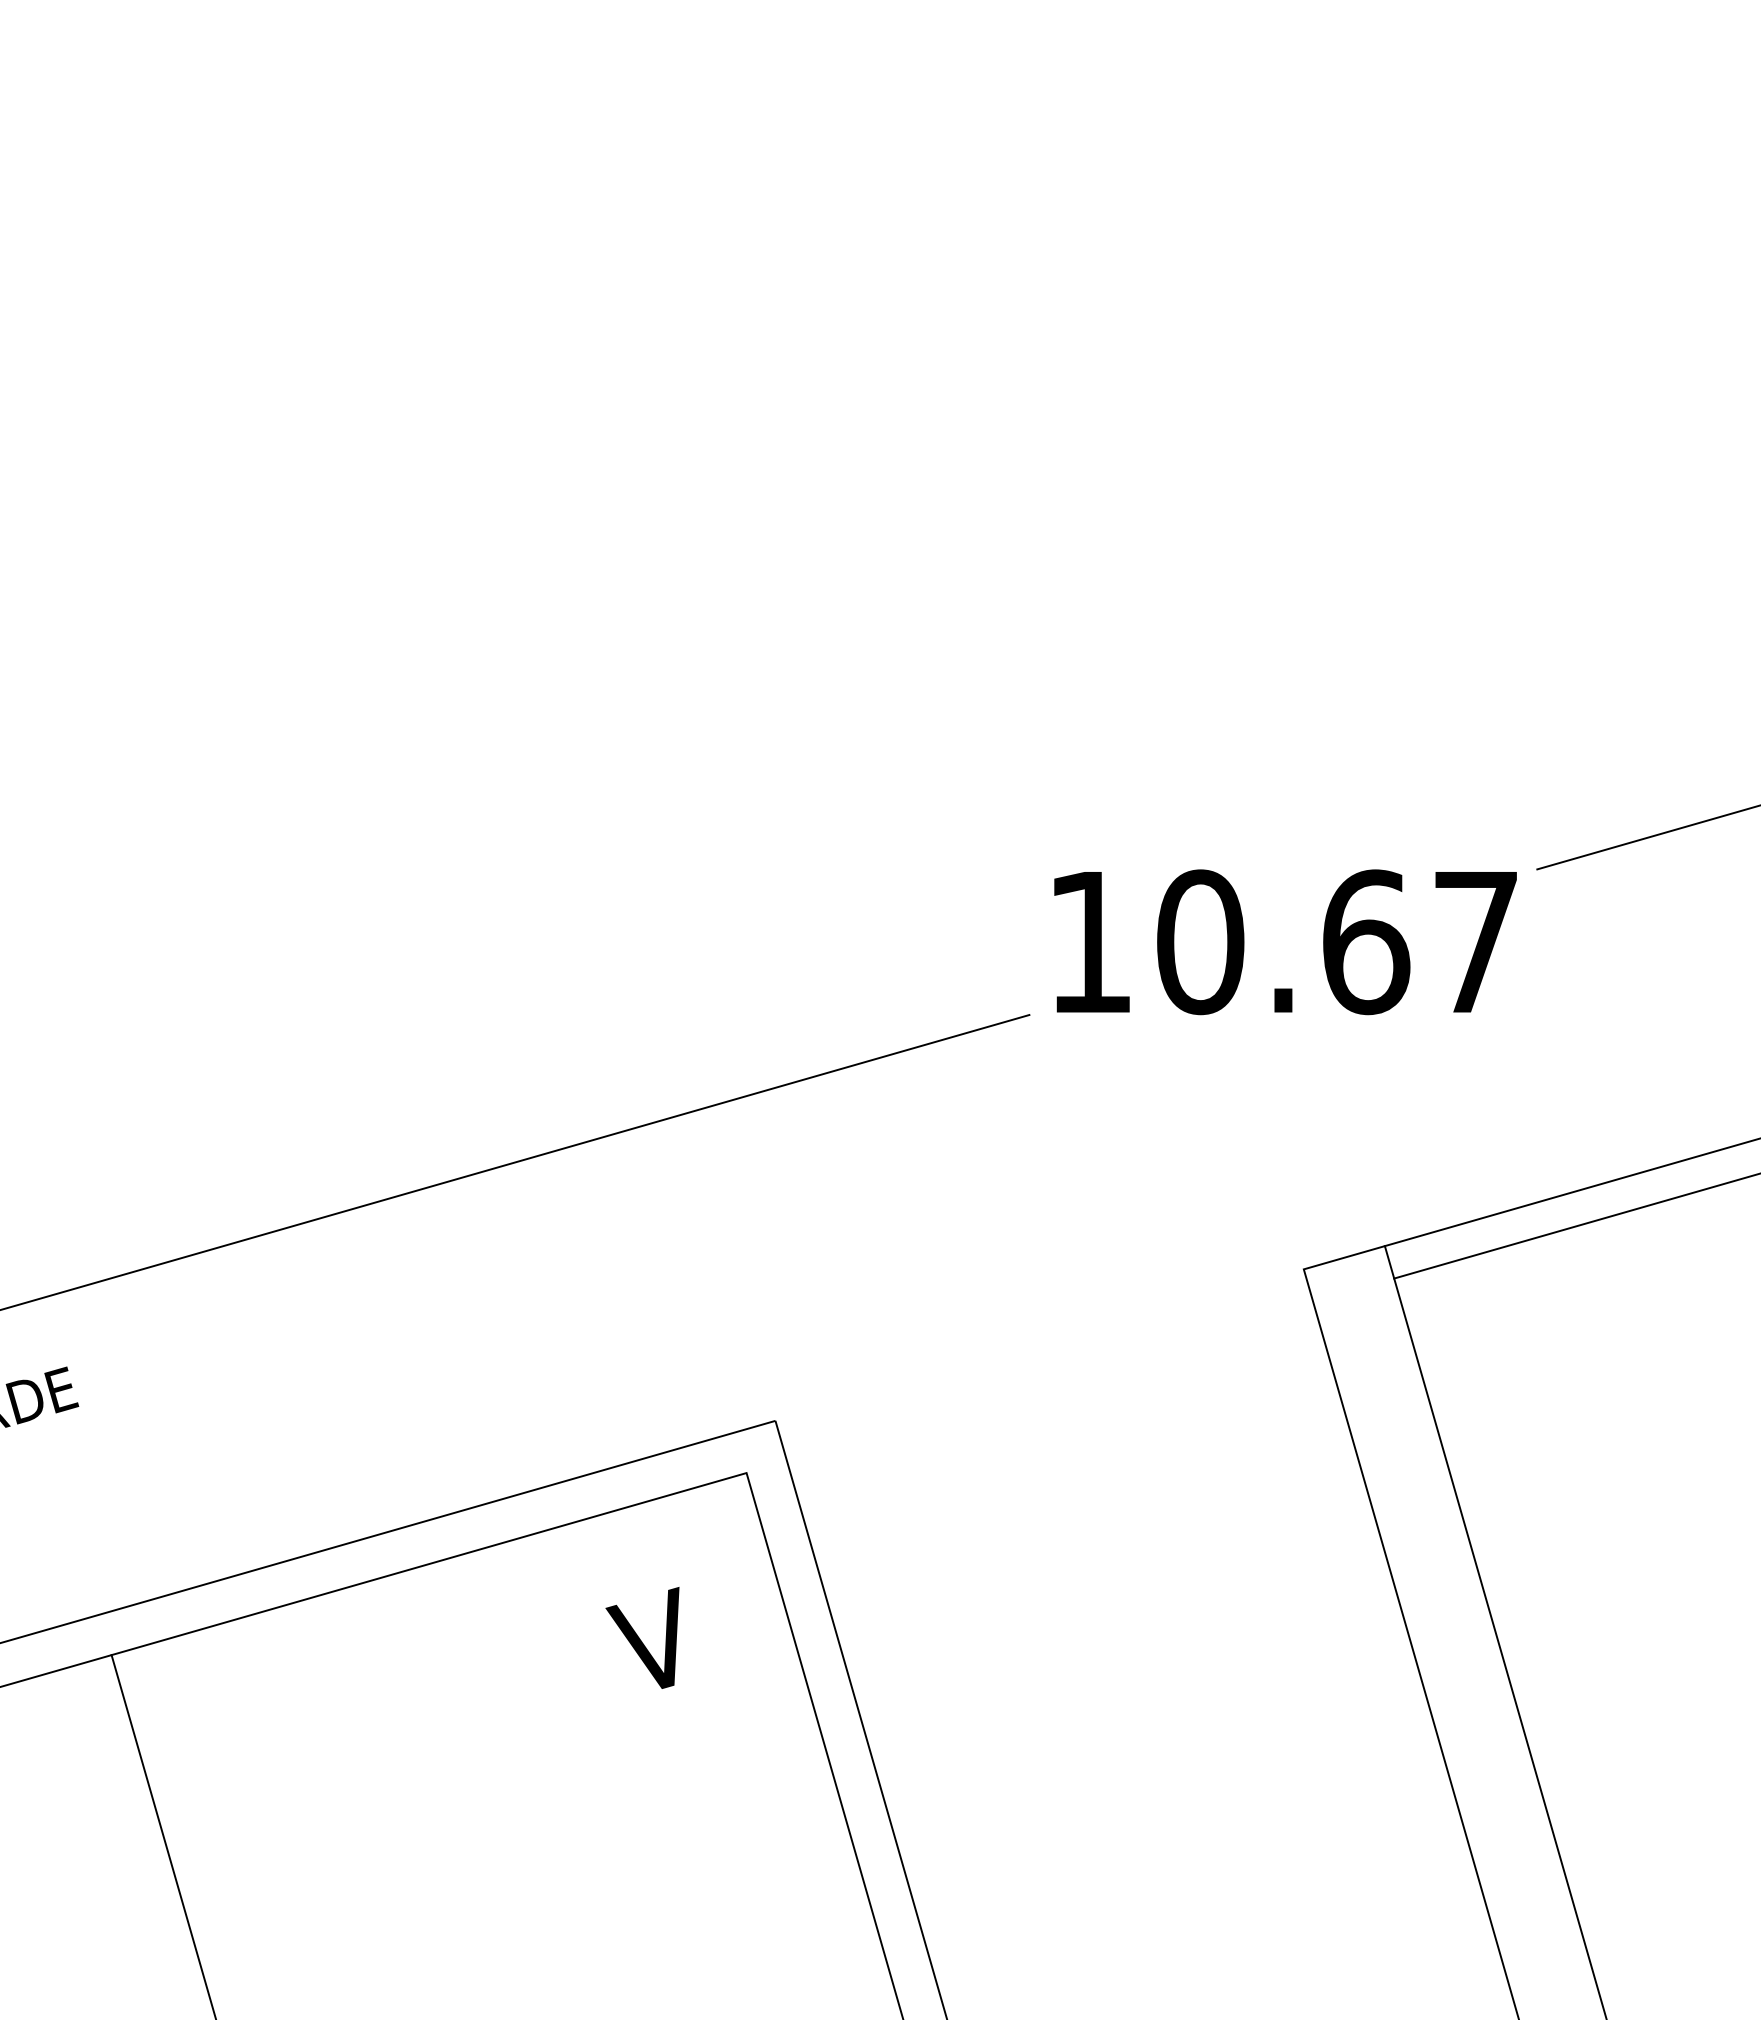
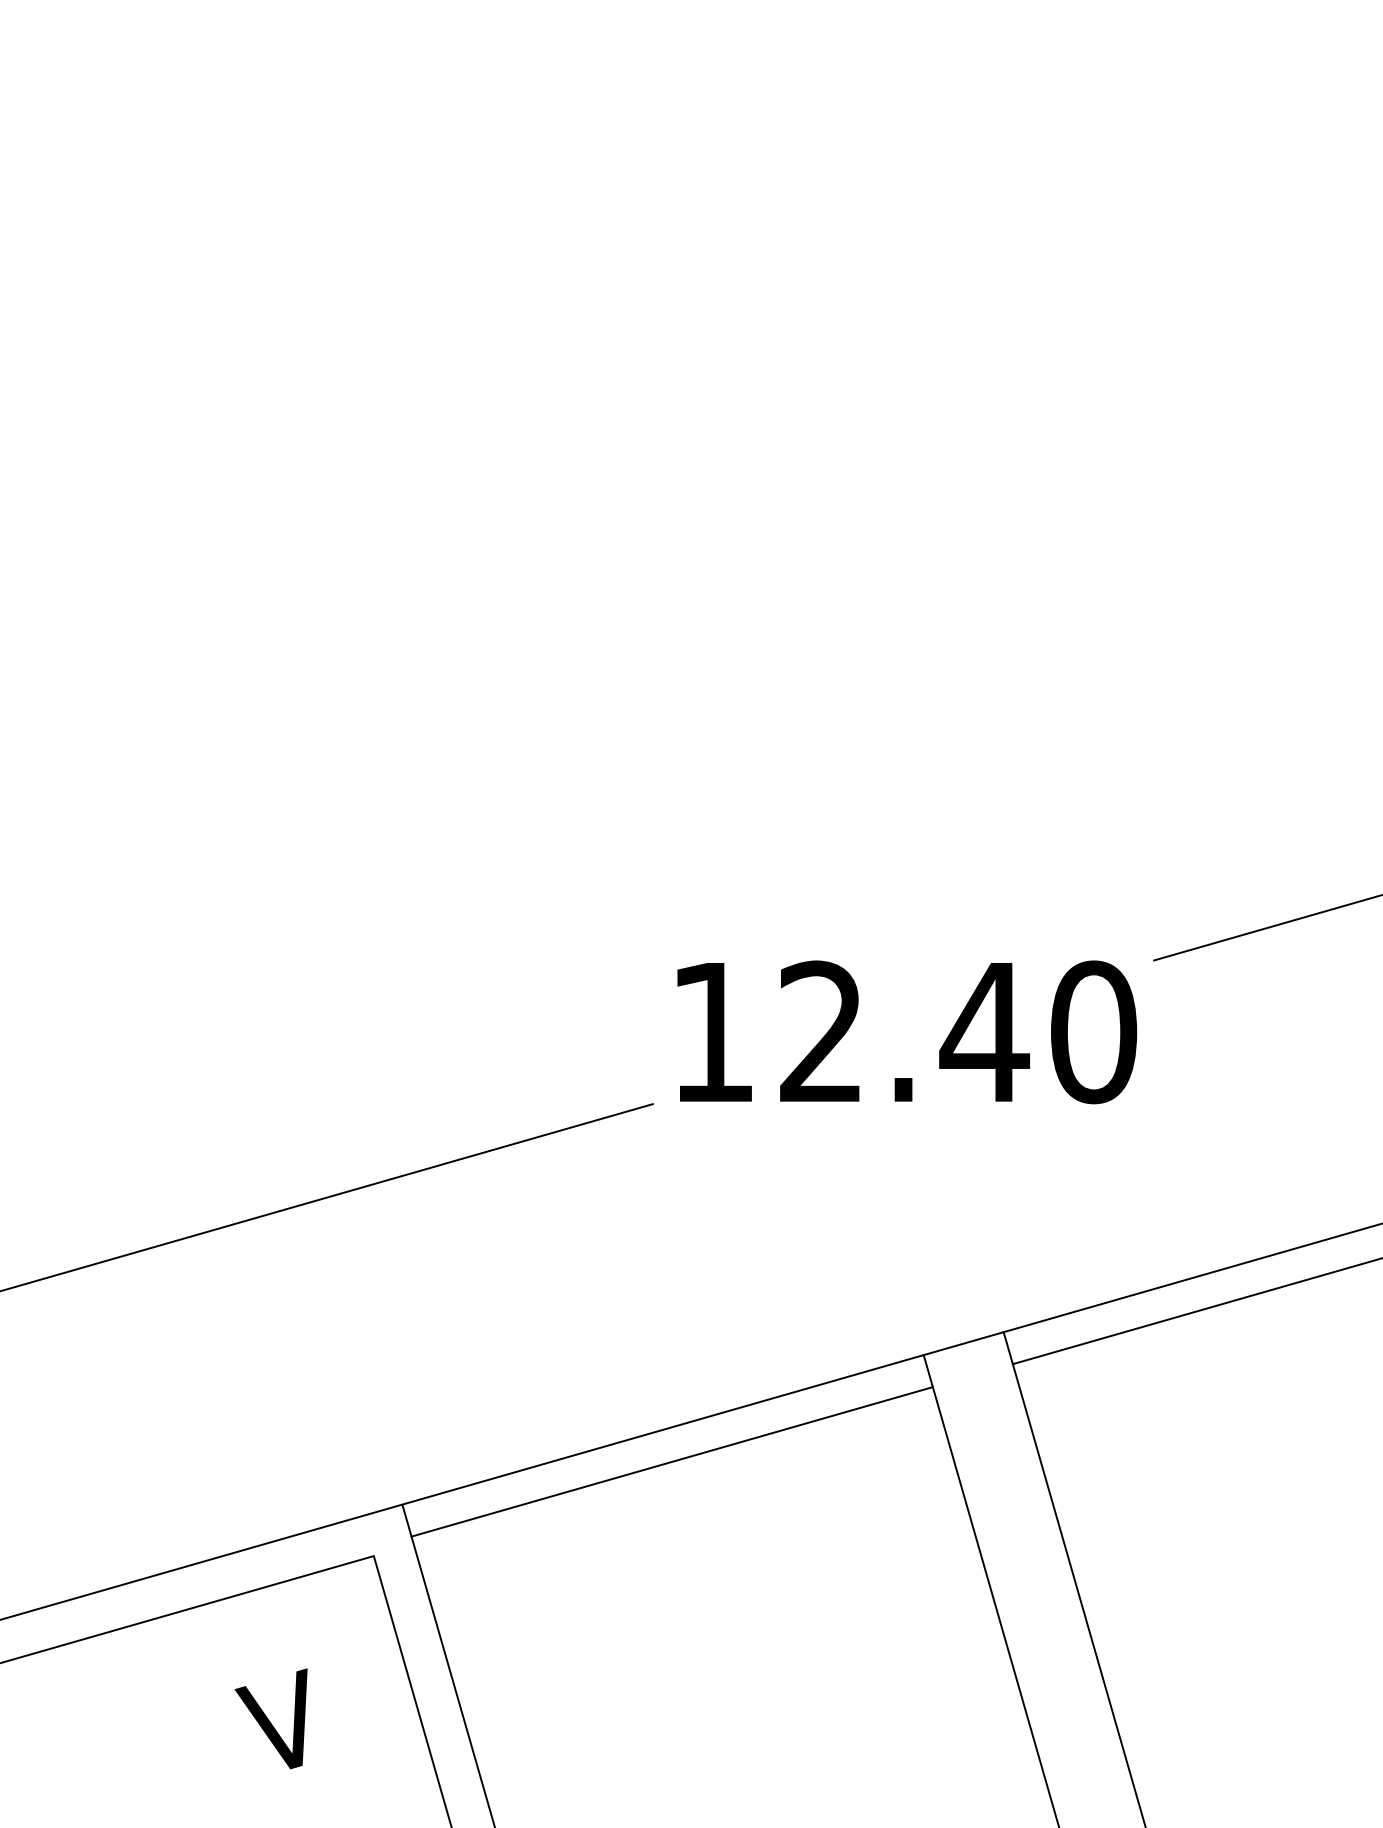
text: (1338, 942) -> (957, 1032), 10.67 -> 12.40
line: (1039, 1344) -> (662, 1429), added
line: (1048, 1377) -> (671, 1461), added

